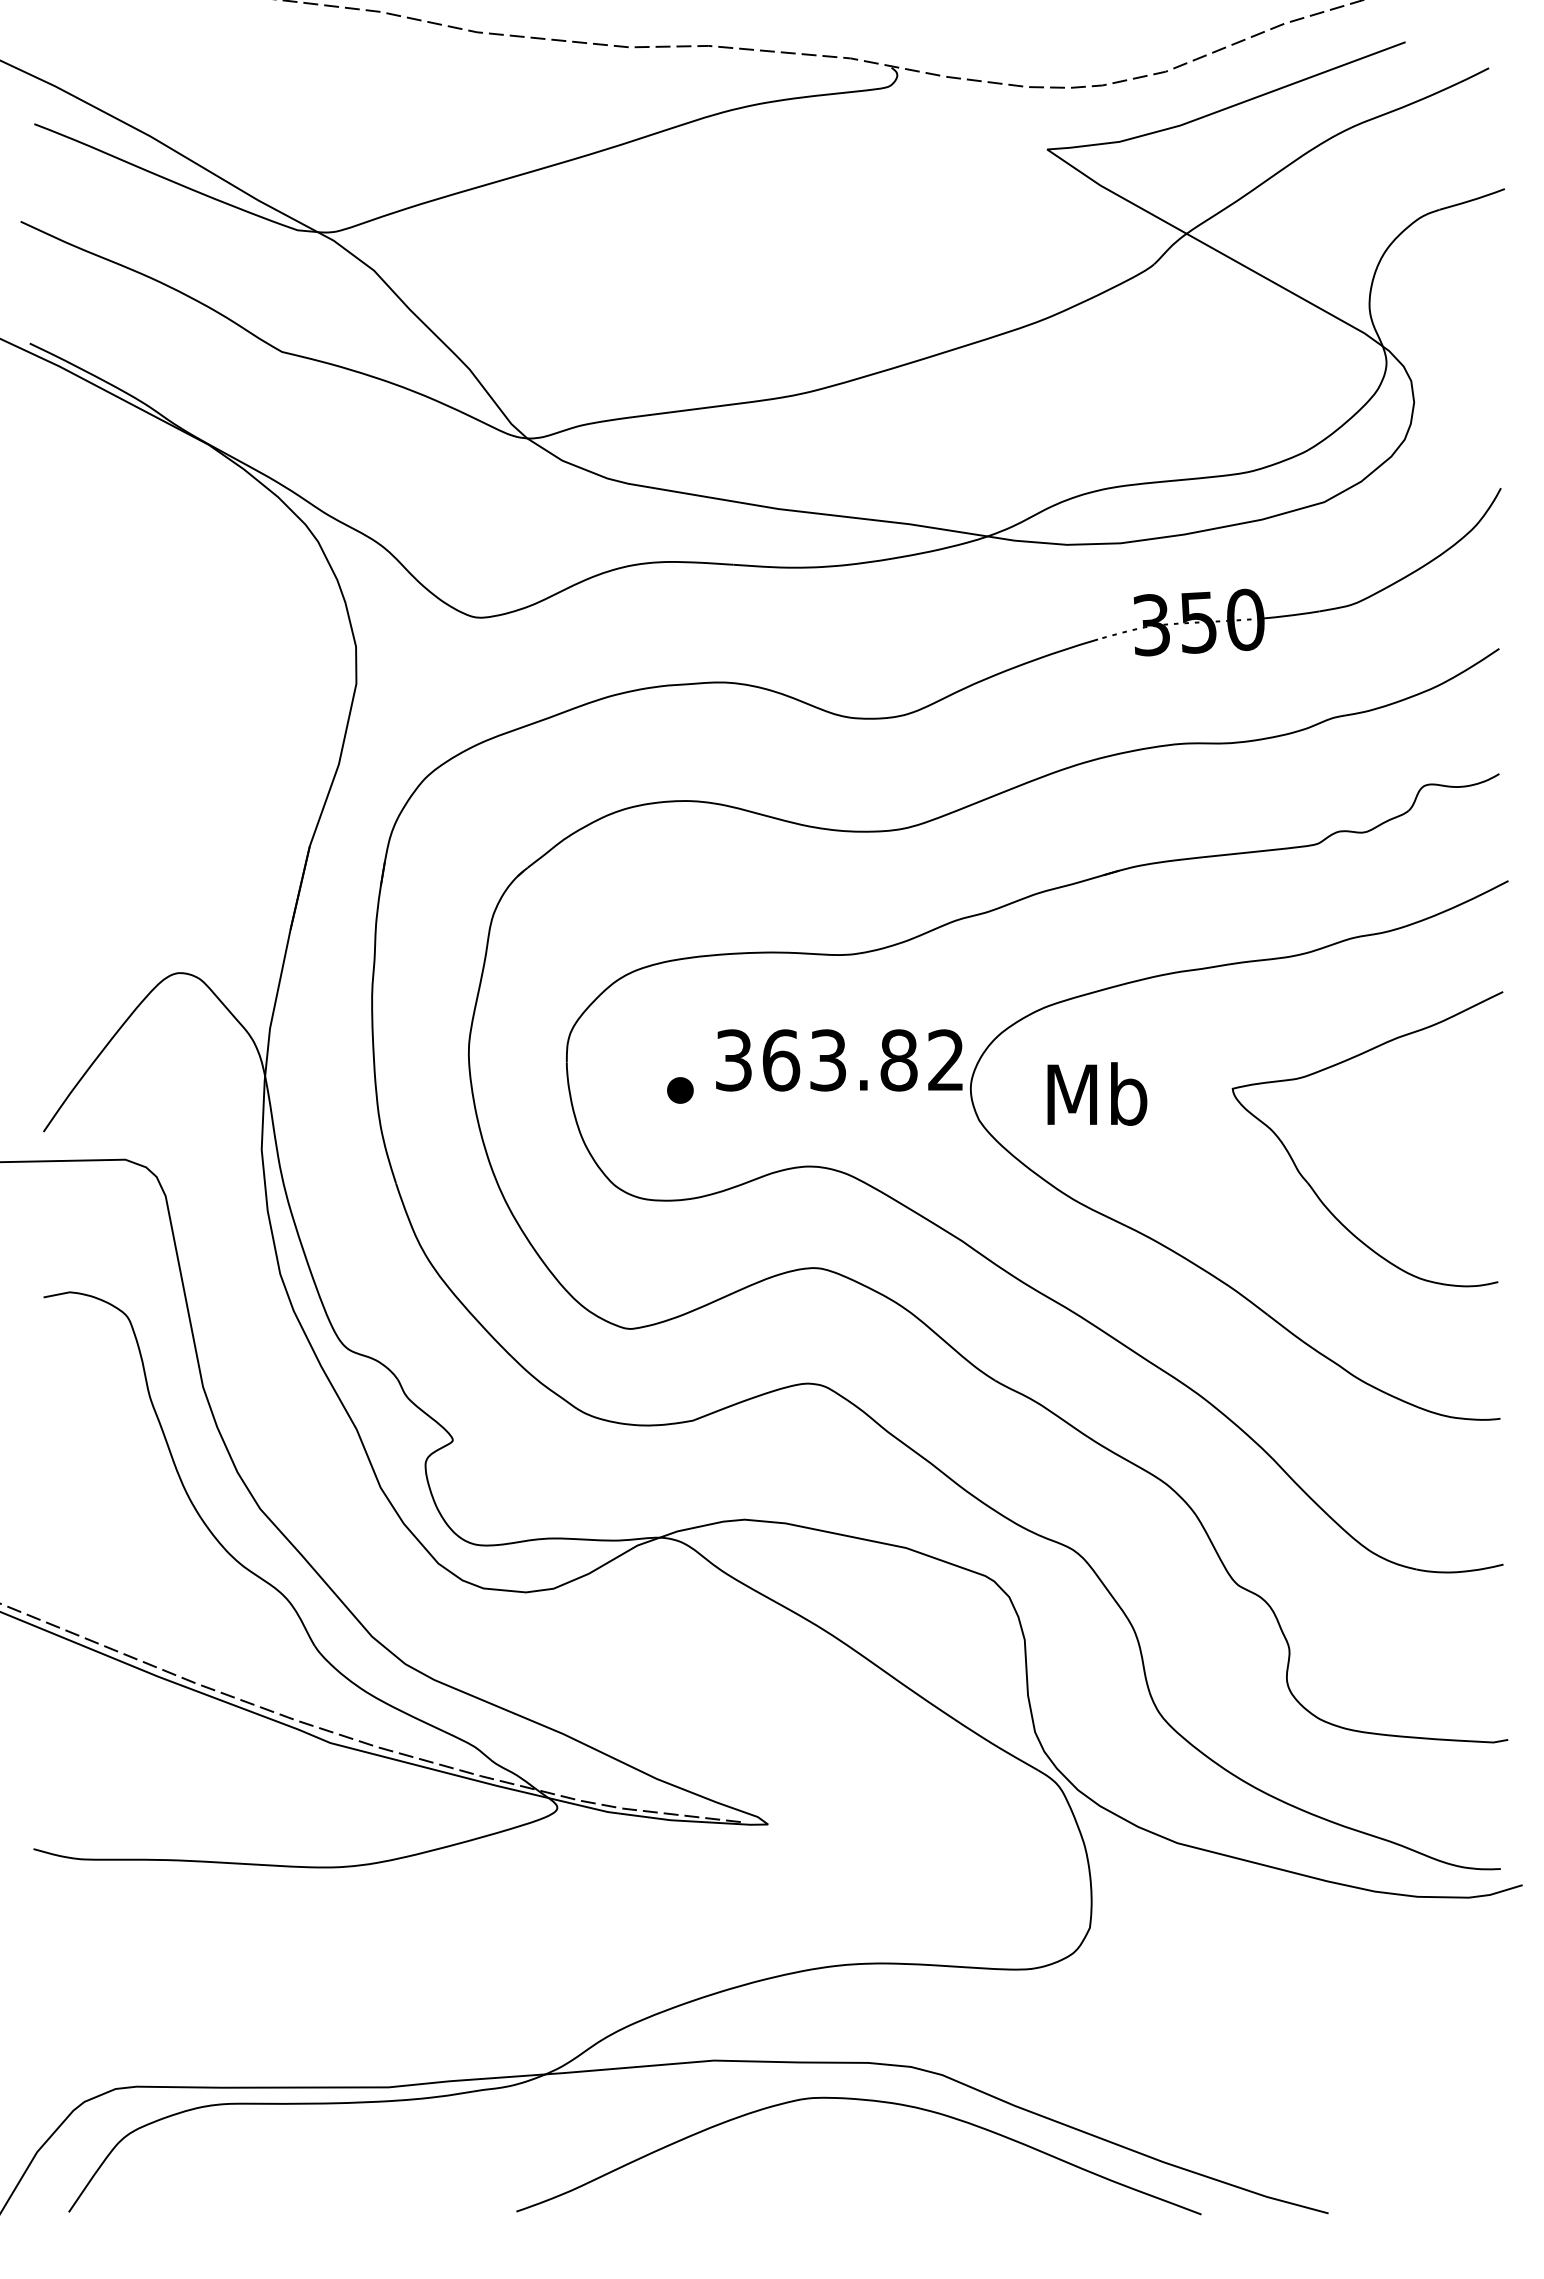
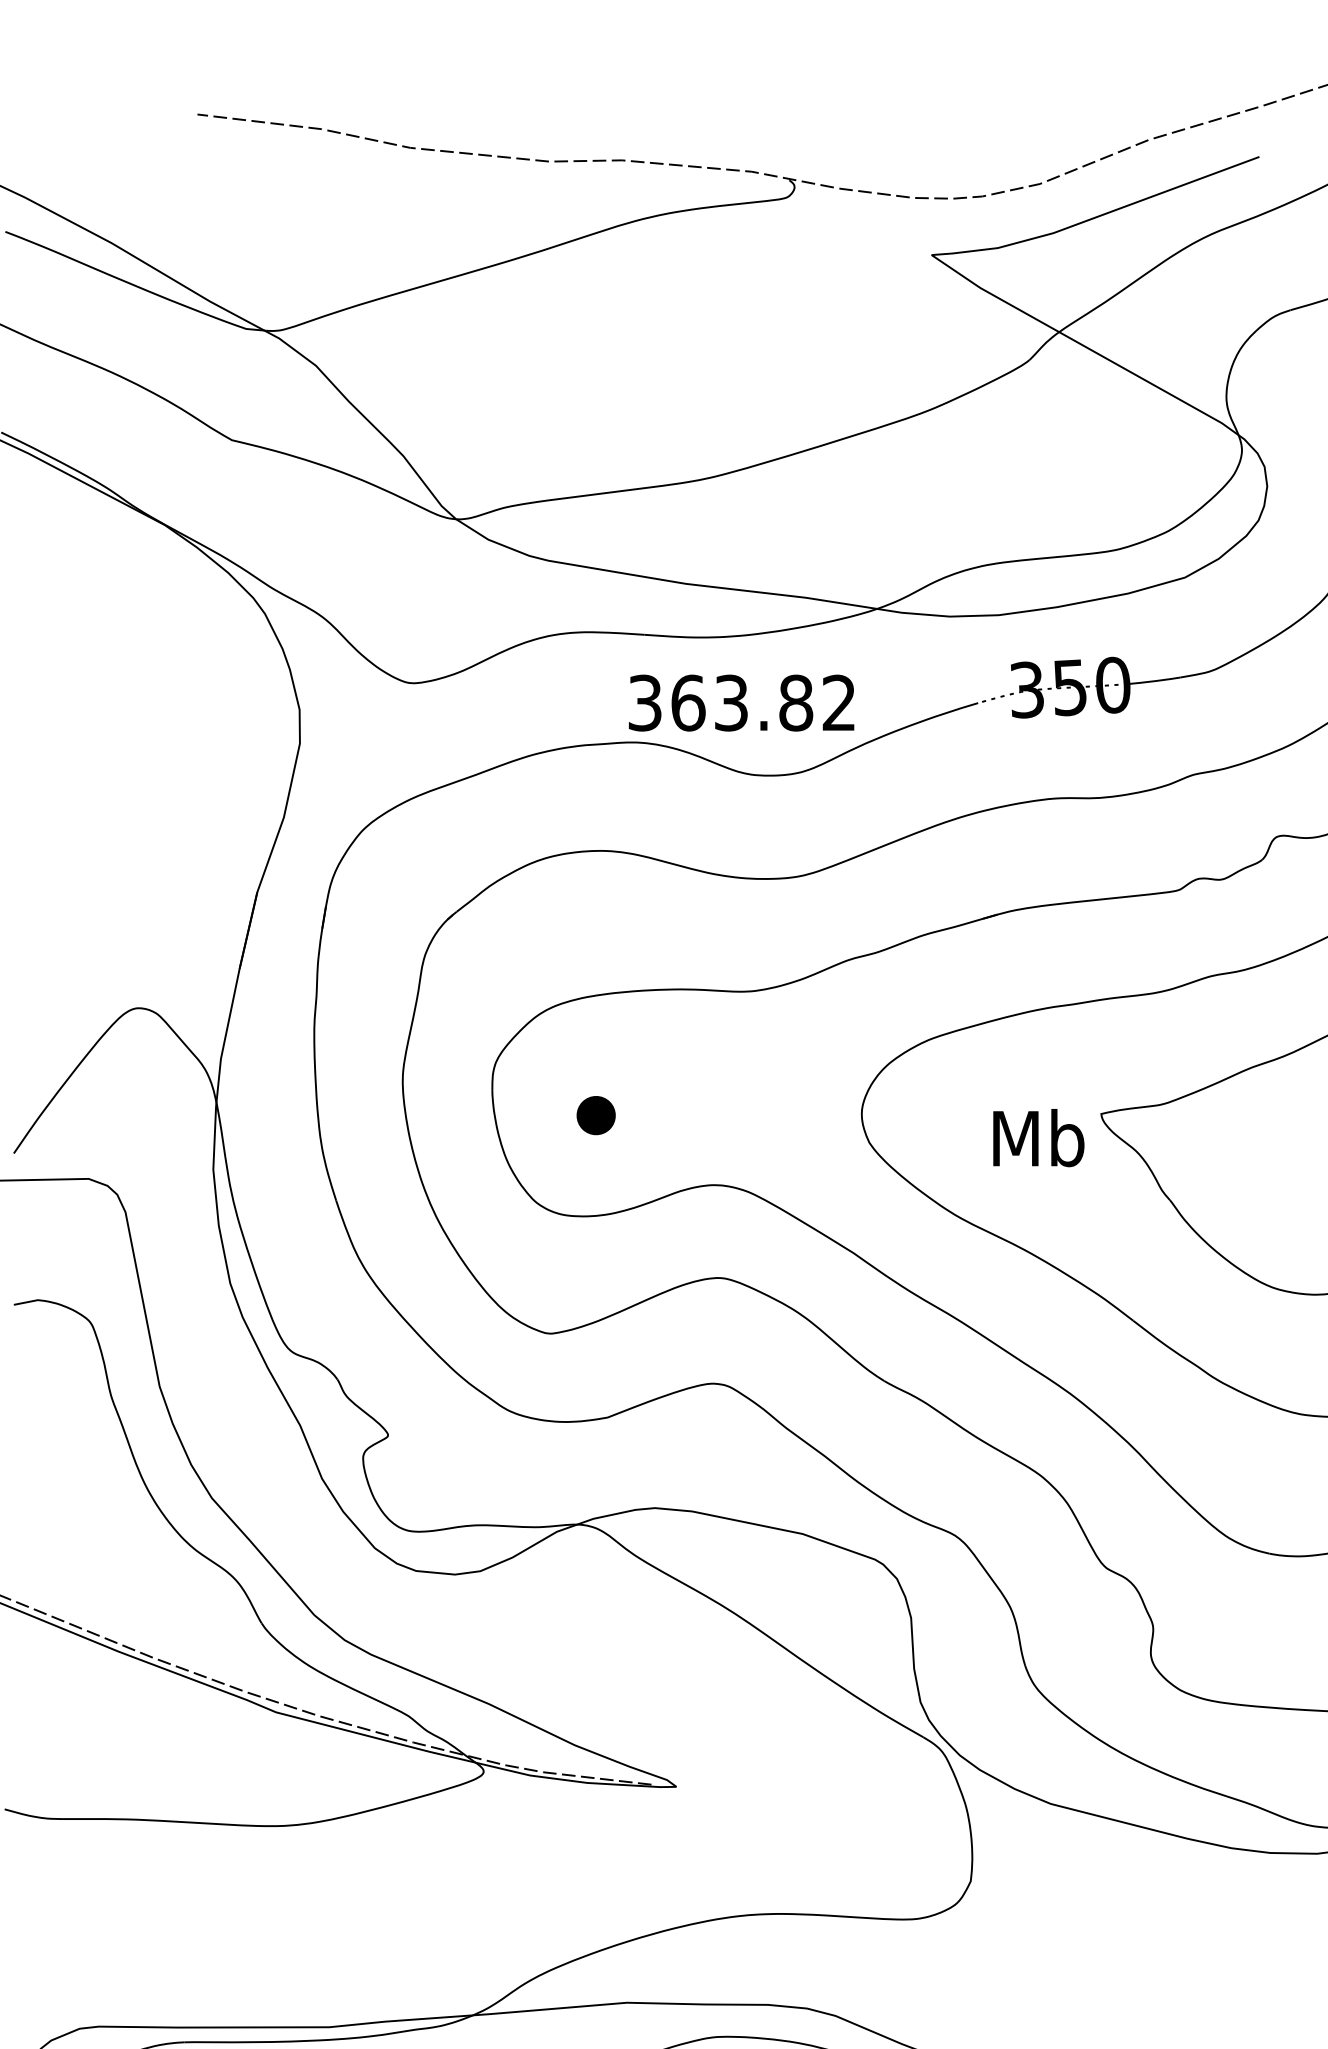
text: (839, 1060) -> (741, 703), moved
part: (680, 1090) -> (596, 1115), size x1.6
text: (1097, 1093) -> (1038, 1137), moved

